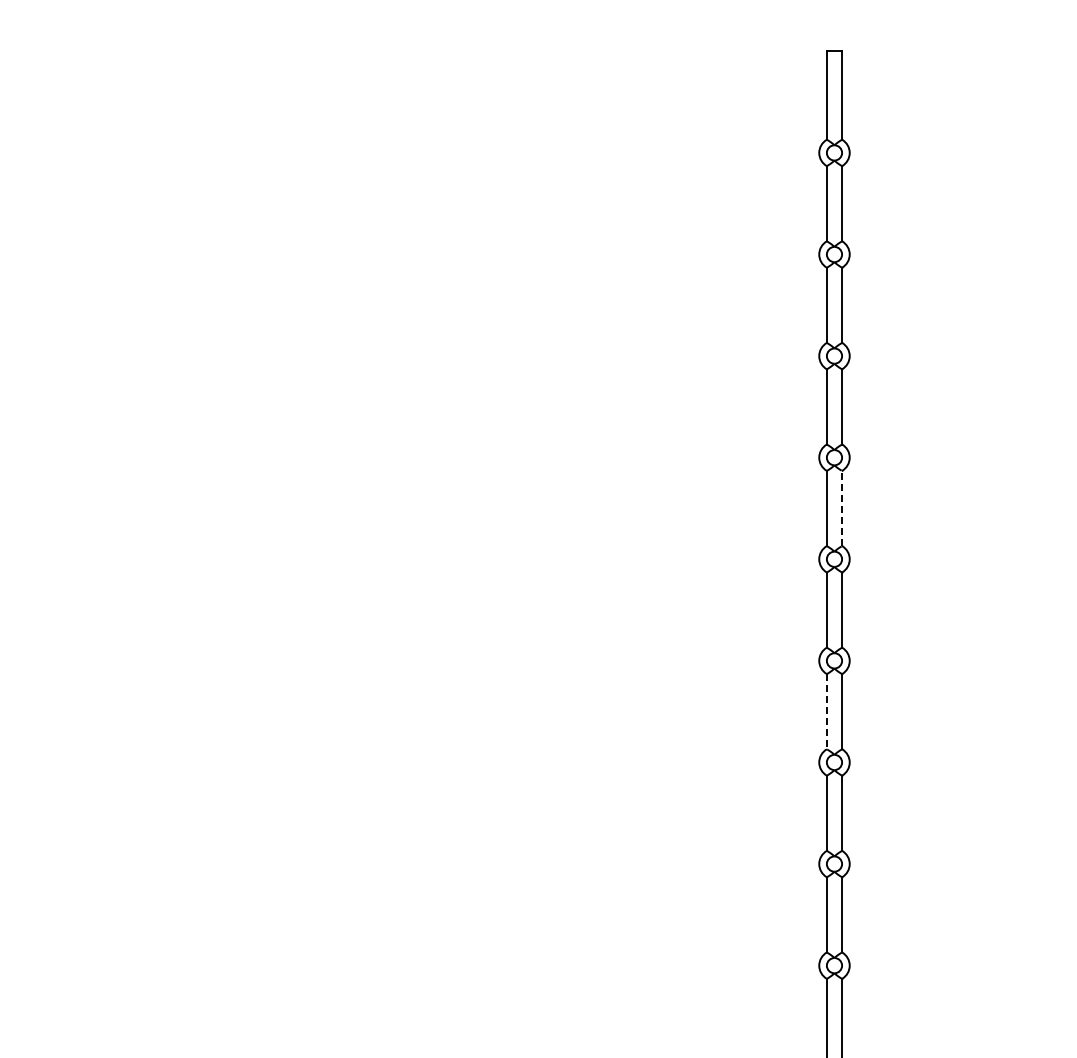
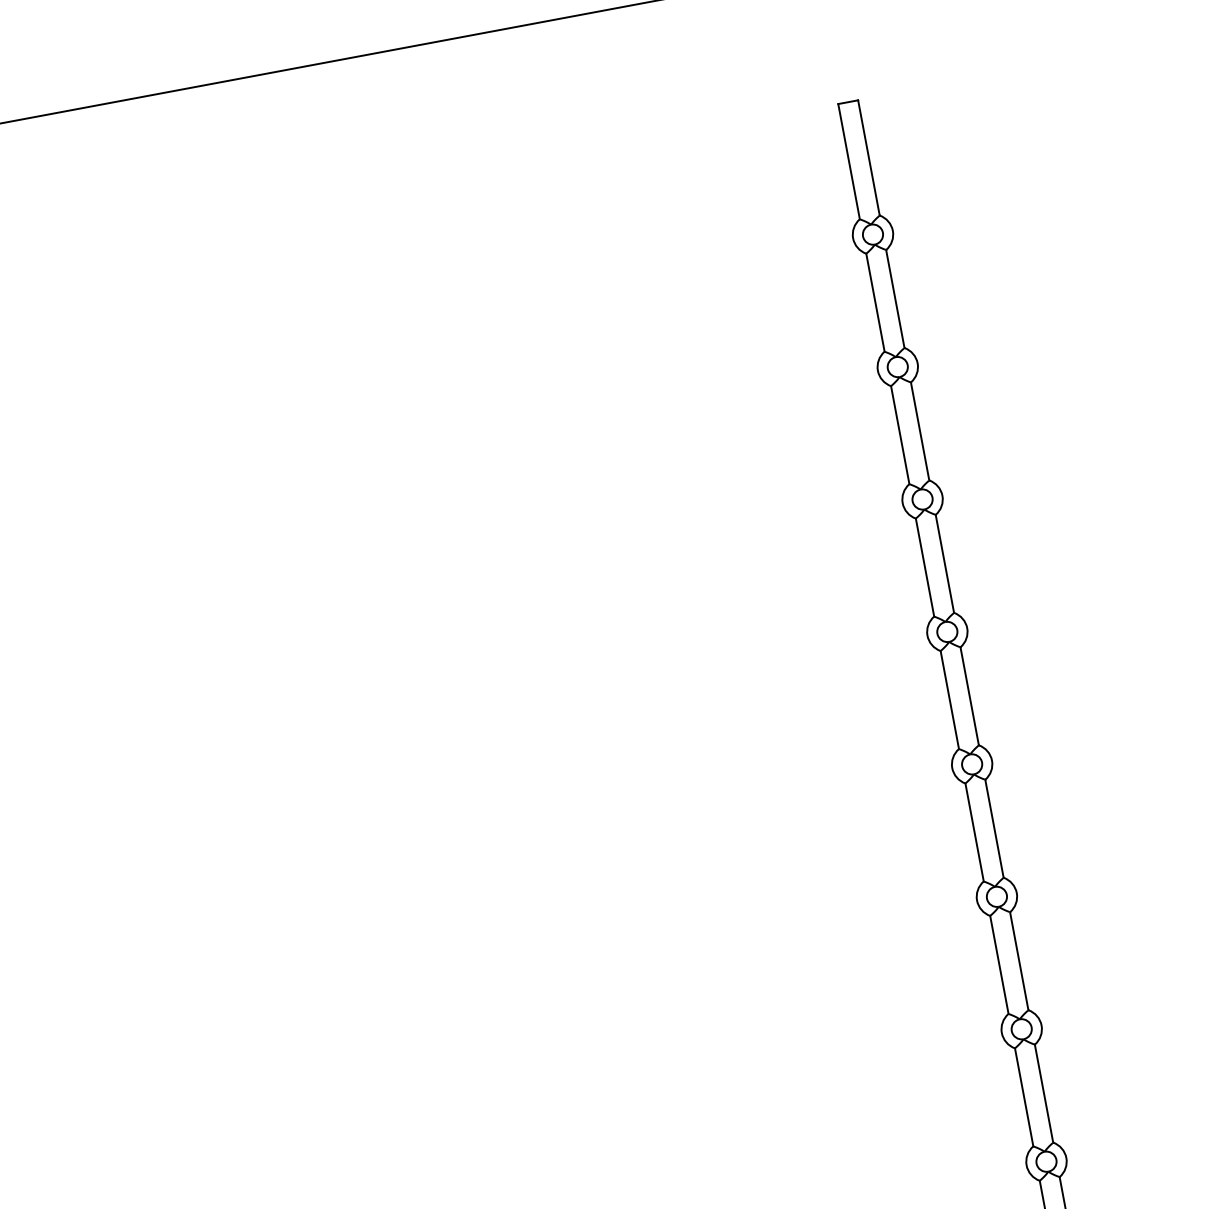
line: (842, 508) -> (970, 696), dashed -> solid
line: (826, 711) -> (998, 964), dashed -> solid

